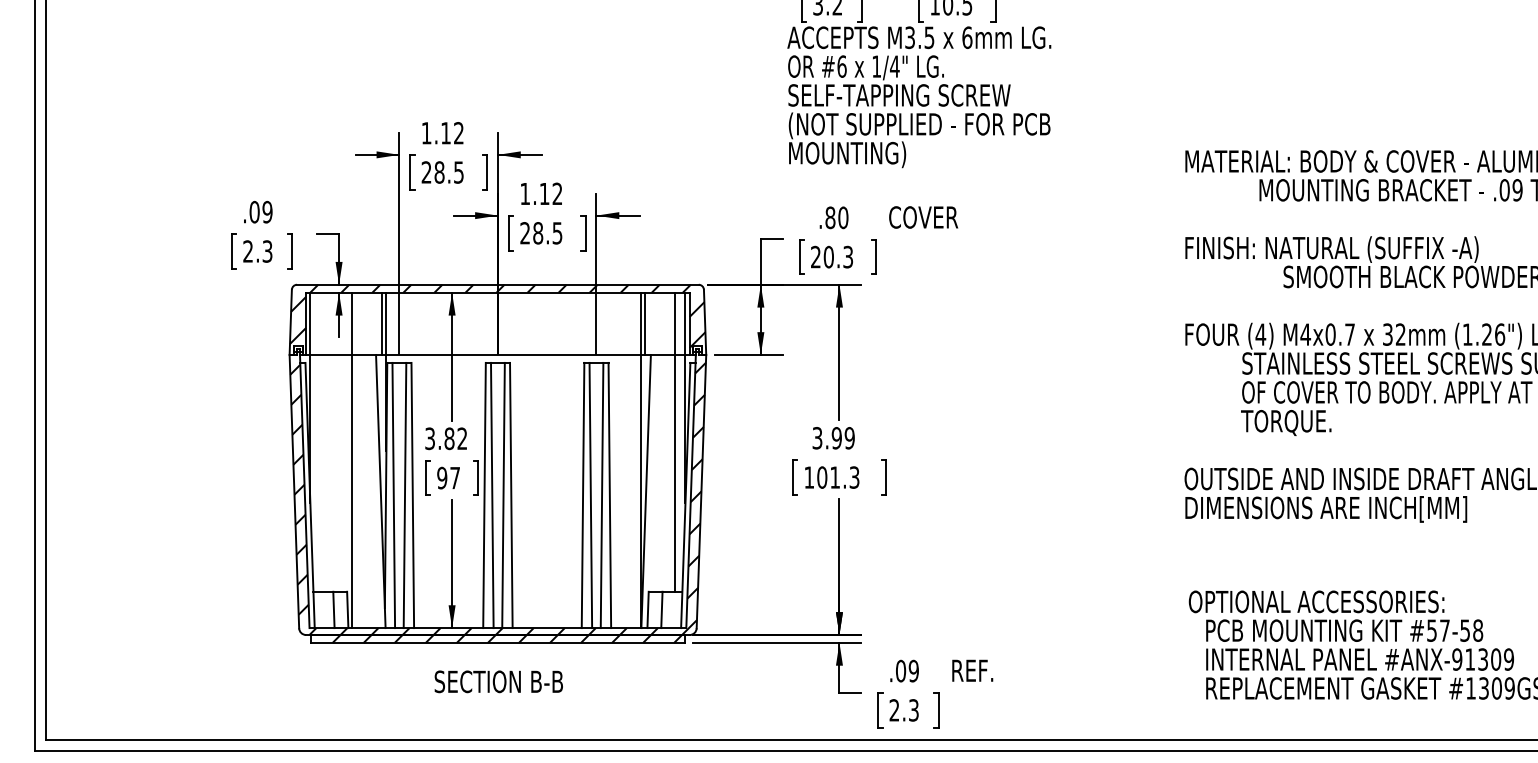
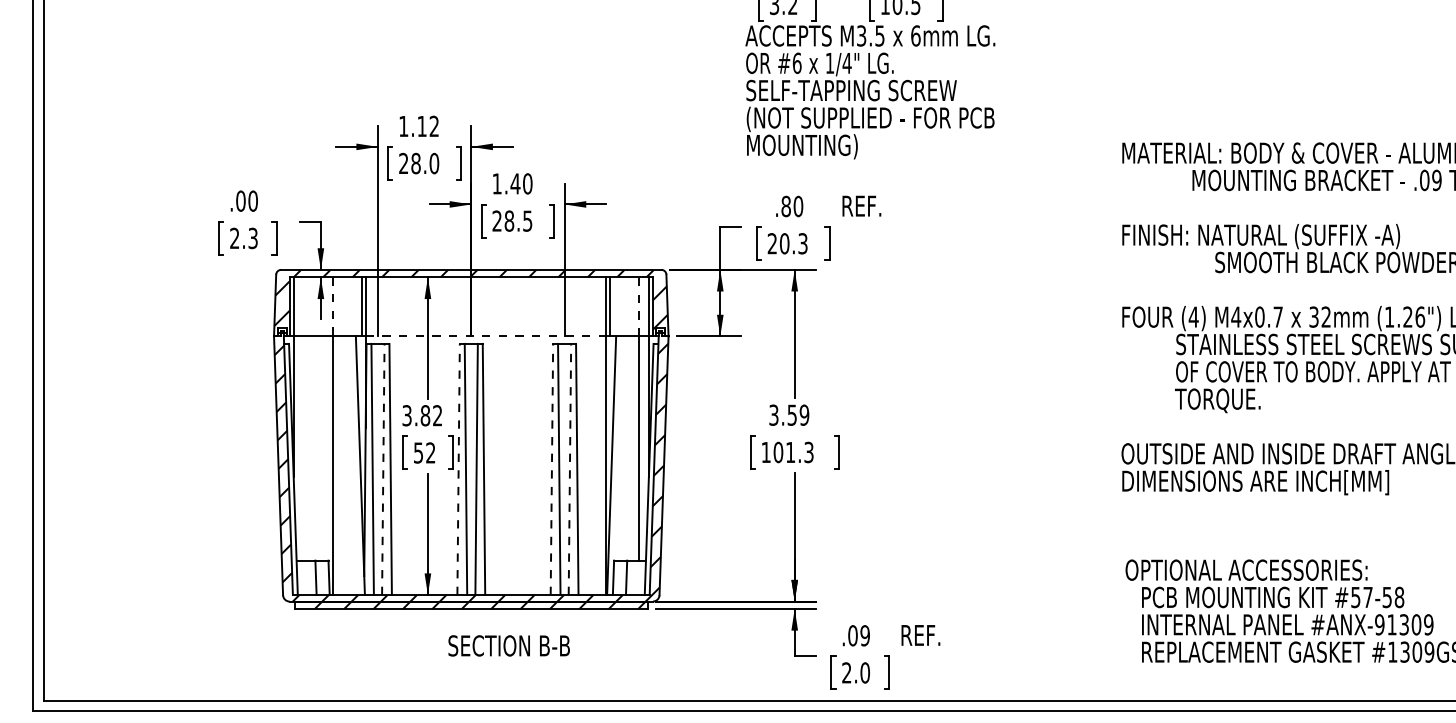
text: (459, 172) -> (434, 163), 28.5 -> 28.0
text: (550, 193) -> (521, 183), 1.12 -> 1.40
text: (266, 211) -> (252, 200), .09 -> .00
text: (923, 216) -> (874, 205), COVER -> REF.
line: (675, 323) -> (639, 306), solid -> dashed
line: (351, 324) -> (332, 307), solid -> dashed
line: (513, 355) -> (486, 336), solid -> dashed
text: (837, 437) -> (792, 414), 3.99 -> 3.59
text: (448, 477) -> (424, 452), 97 -> 52
line: (405, 495) -> (383, 469), solid -> dashed
line: (484, 495) -> (458, 469), solid -> dashed
line: (582, 495) -> (551, 469), solid -> dashed
line: (601, 495) -> (569, 469), solid -> dashed
text: (498, 681) -> (508, 645), moved
text: (914, 709) -> (865, 672), 2.3 -> 2.0

